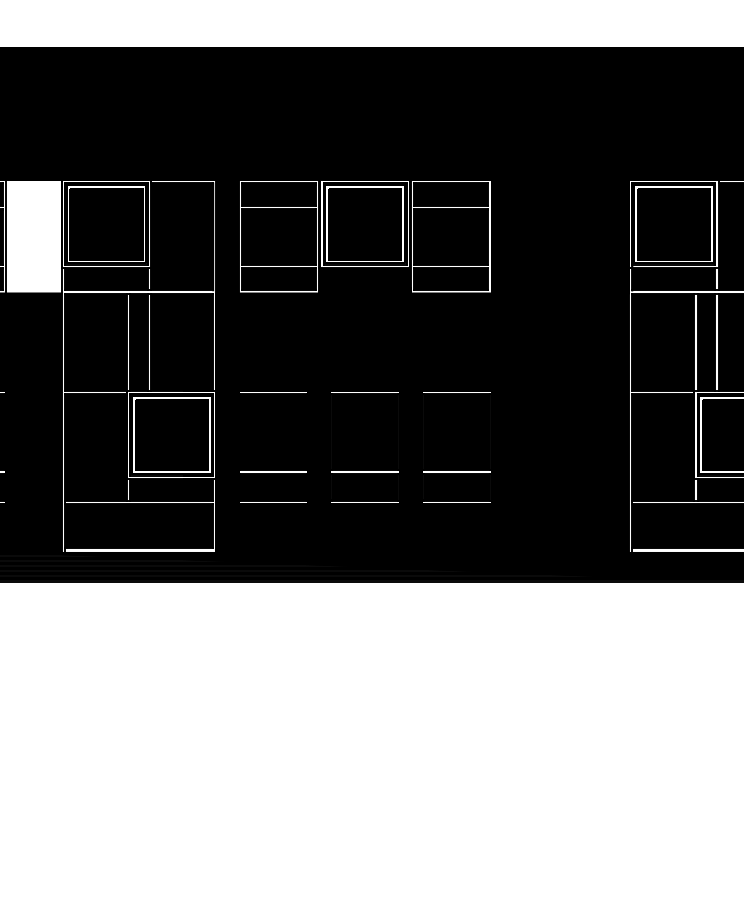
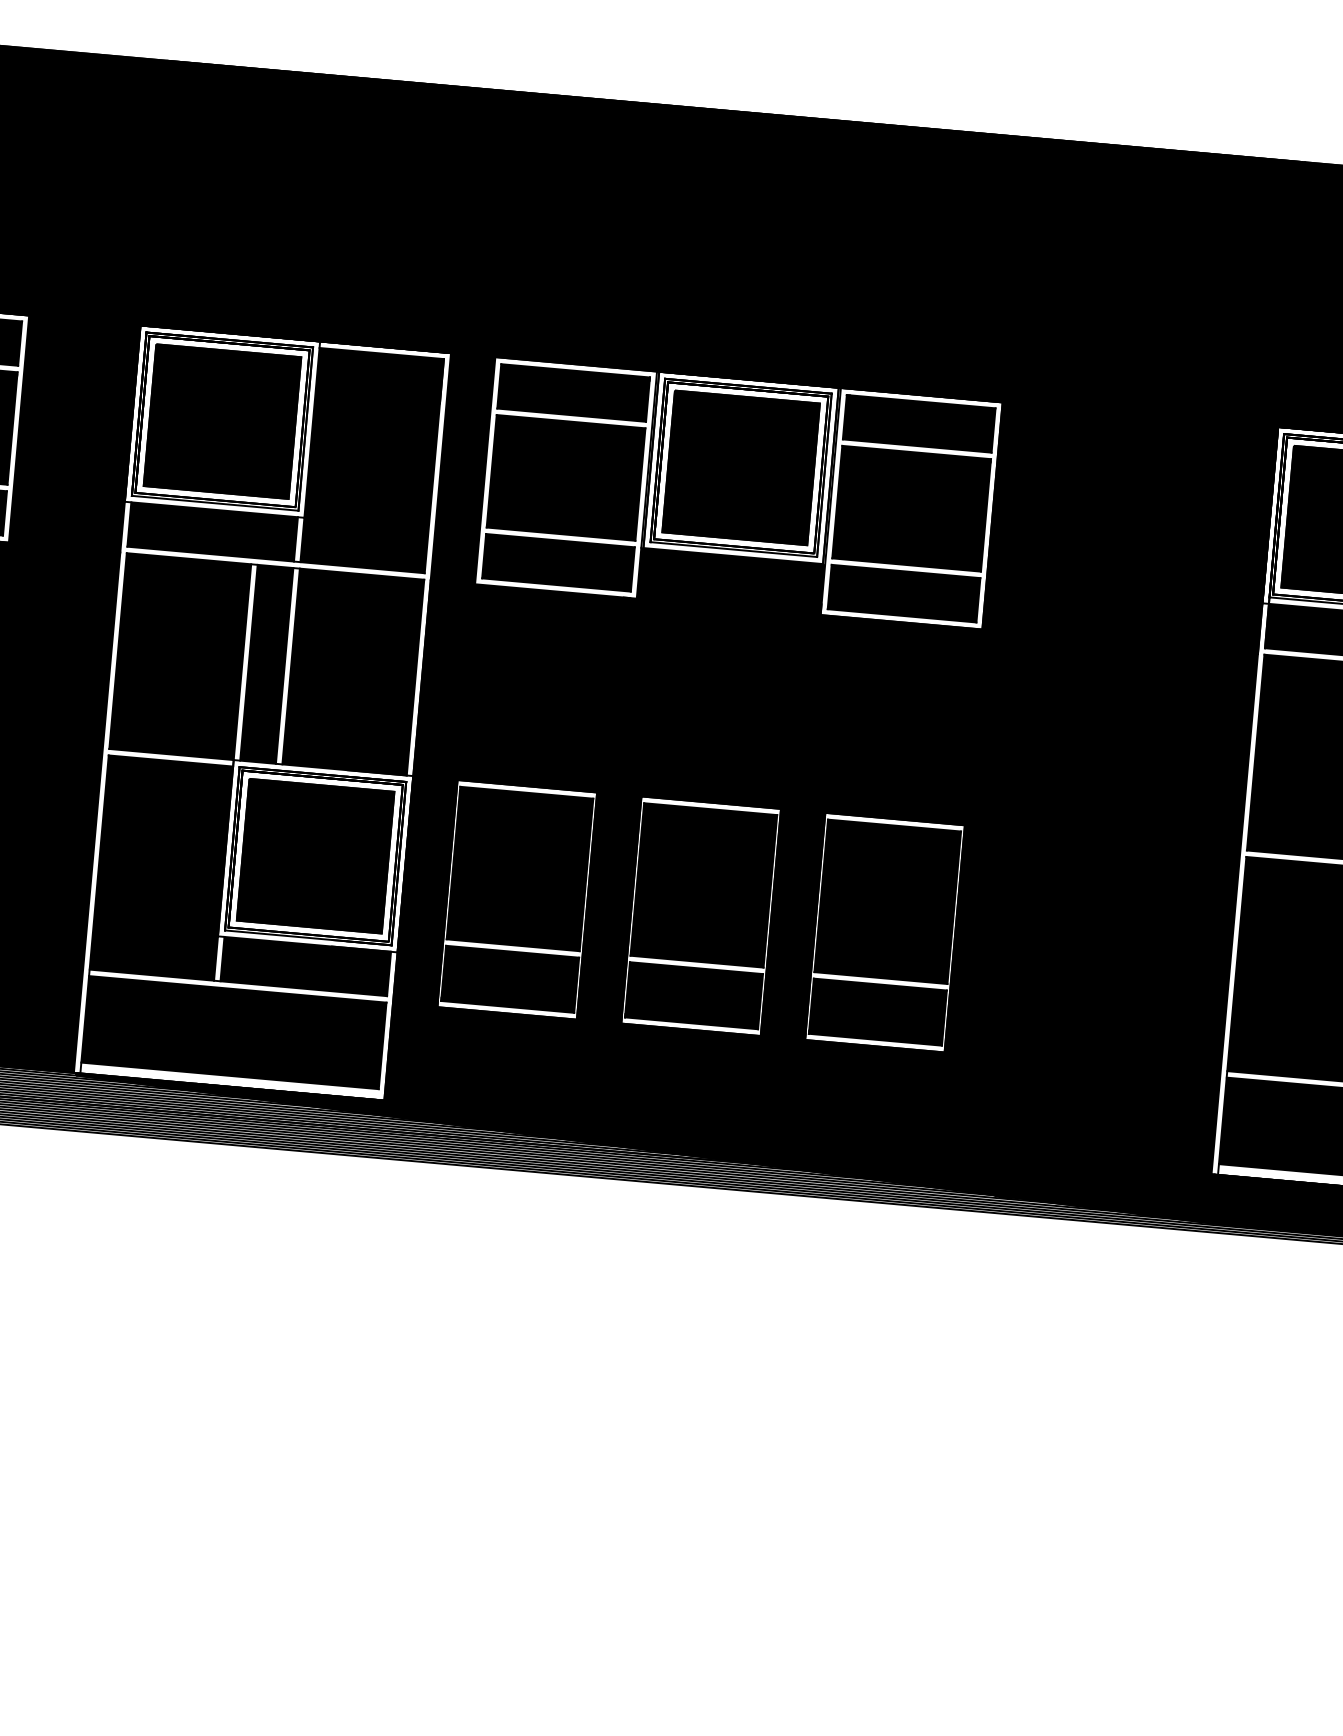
fill: (33, 236) -> (73, 433), added

